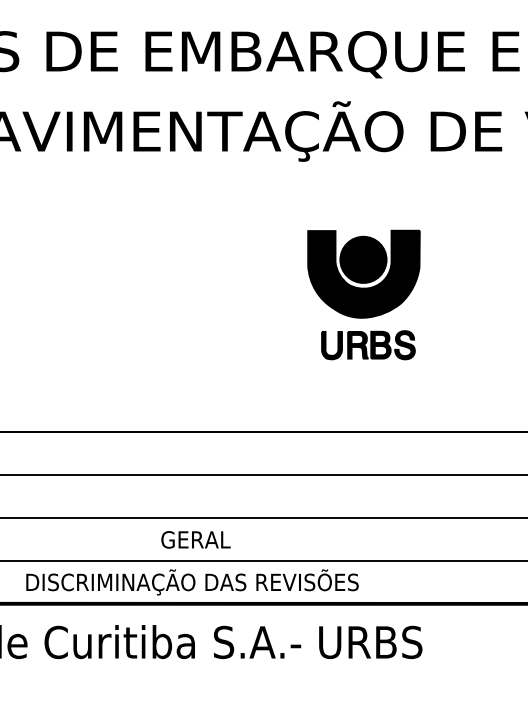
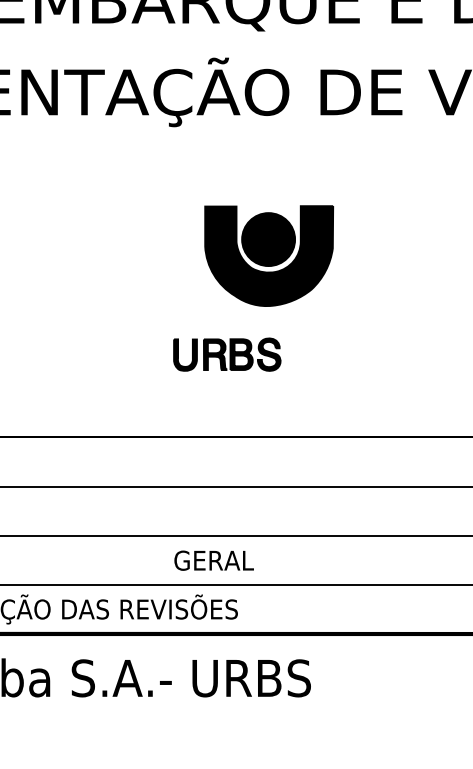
part: (363, 273) -> (268, 255), moved
part: (368, 345) -> (227, 354), moved
text: (195, 539) -> (213, 560), moved

